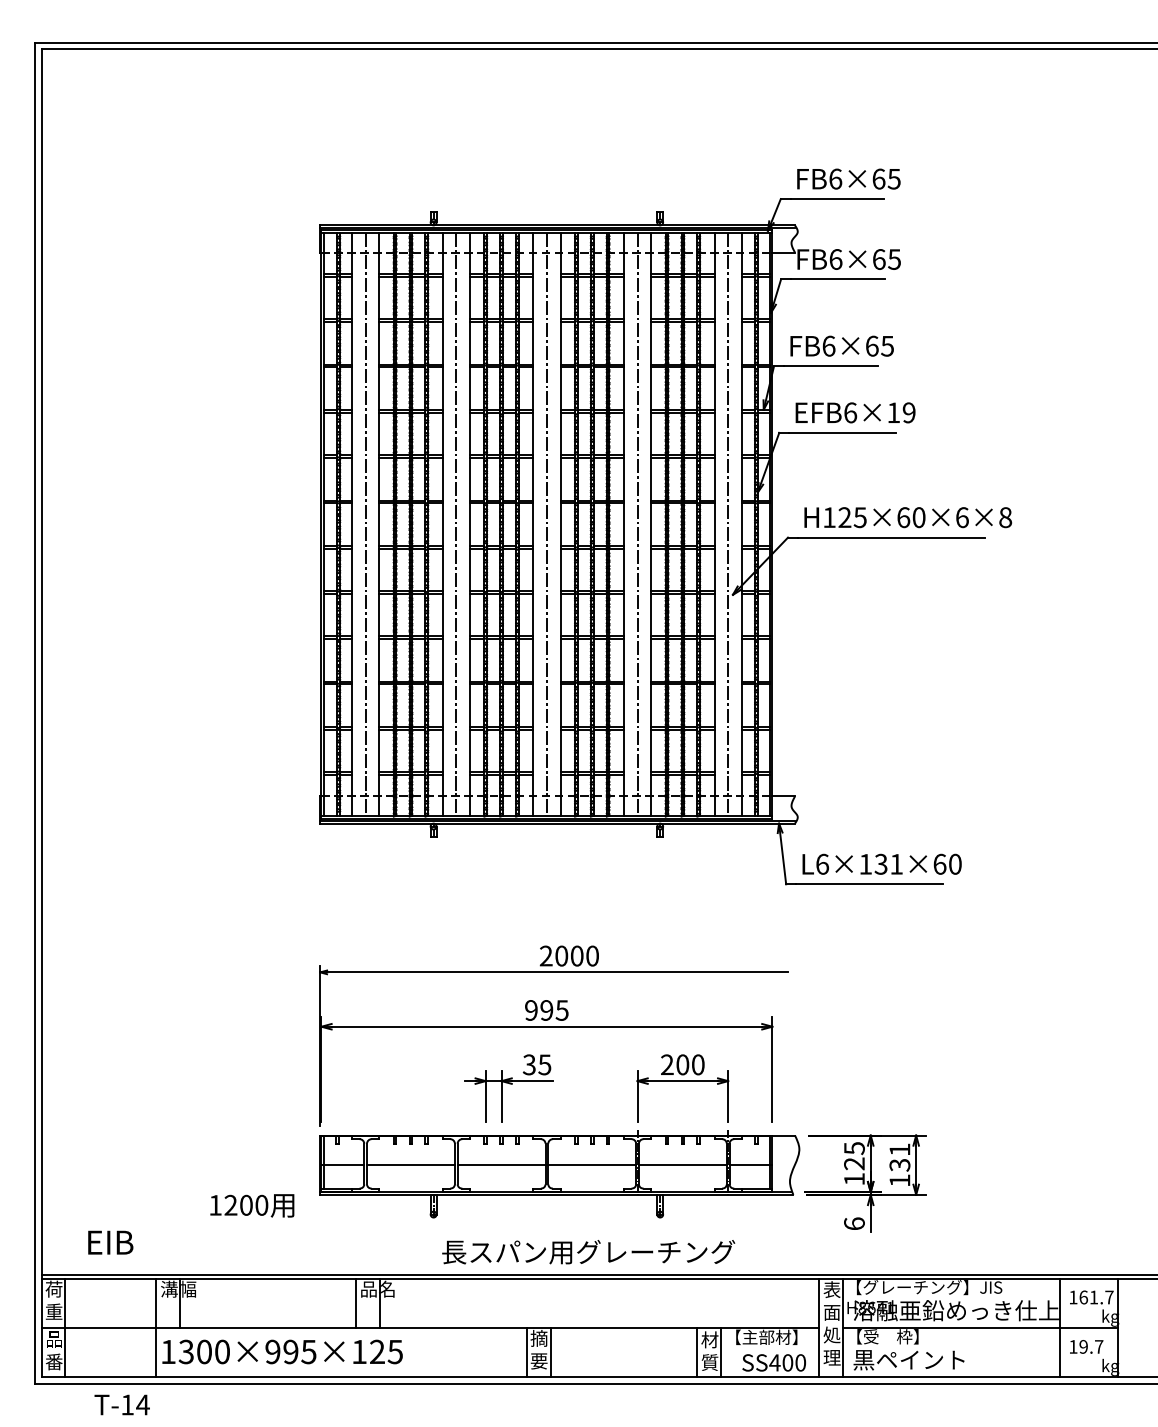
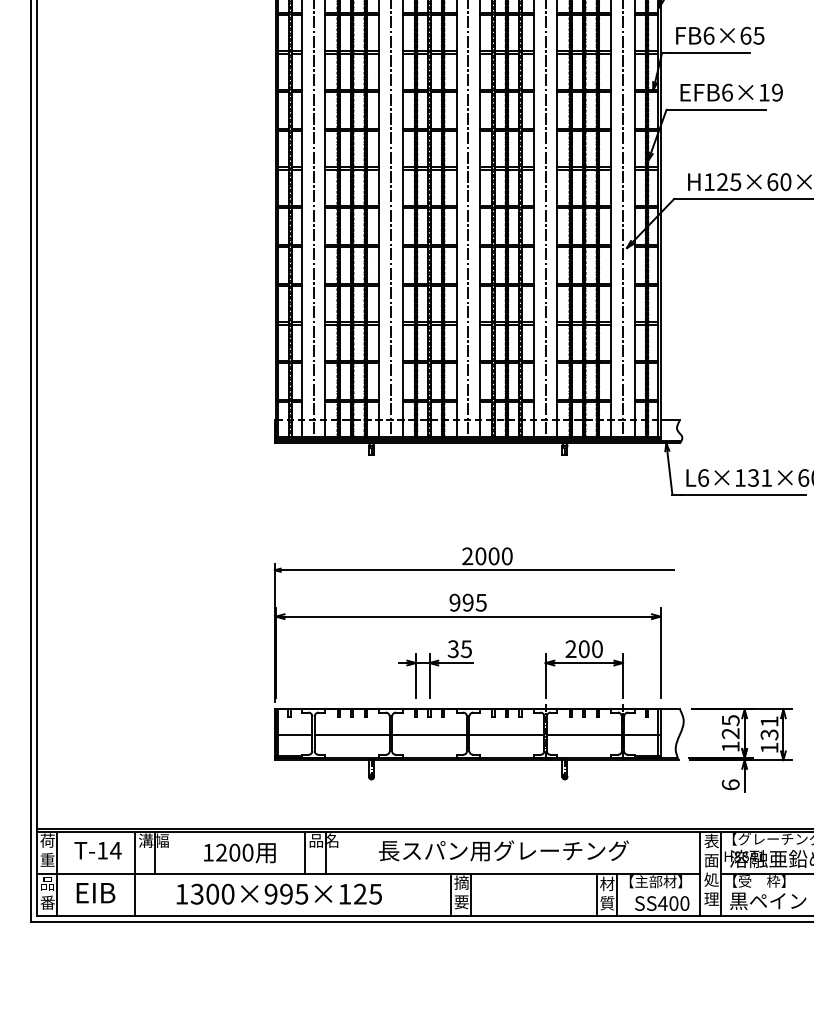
text: (252, 1205) -> (240, 852), moved
text: (110, 1242) -> (95, 892), moved
text: (588, 1252) -> (503, 851), moved
text: (282, 1351) -> (279, 893), moved
text: (121, 1404) -> (97, 850), moved

